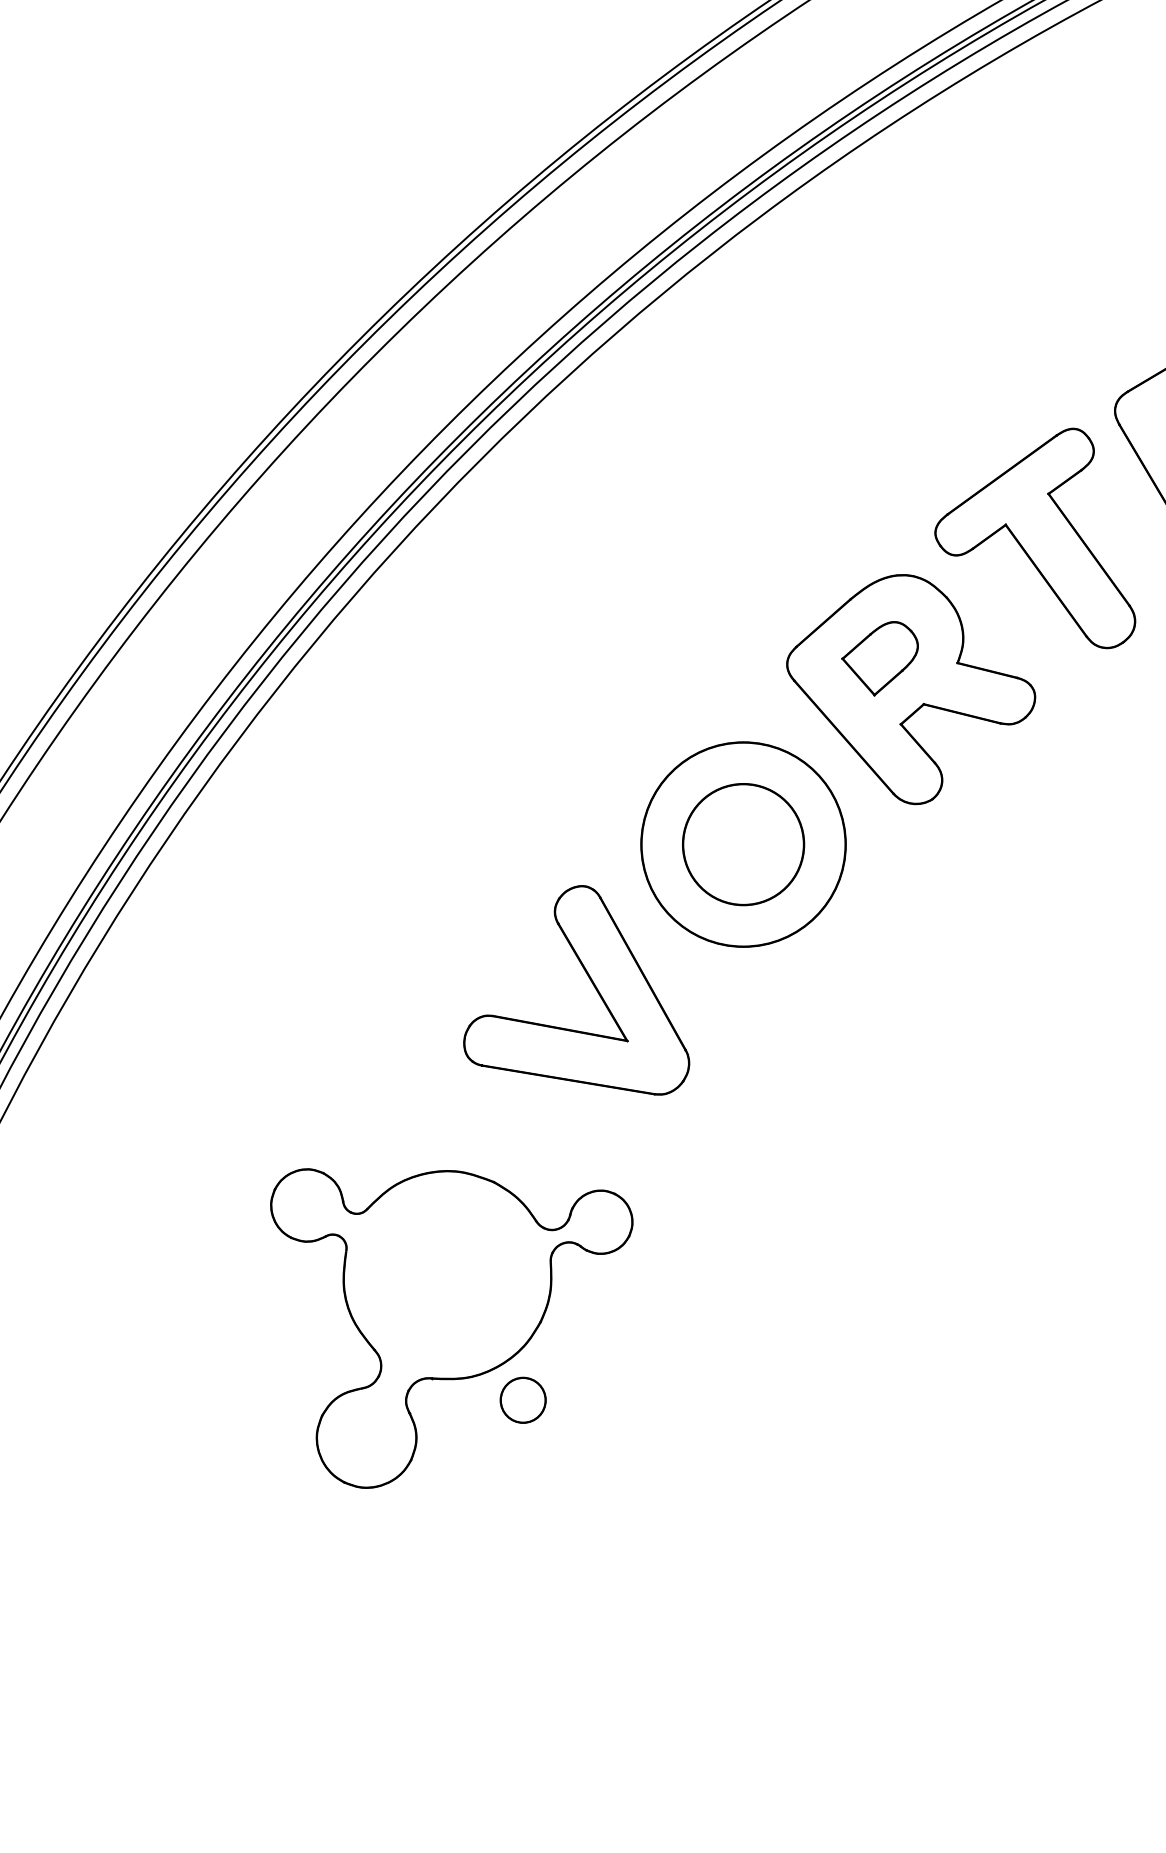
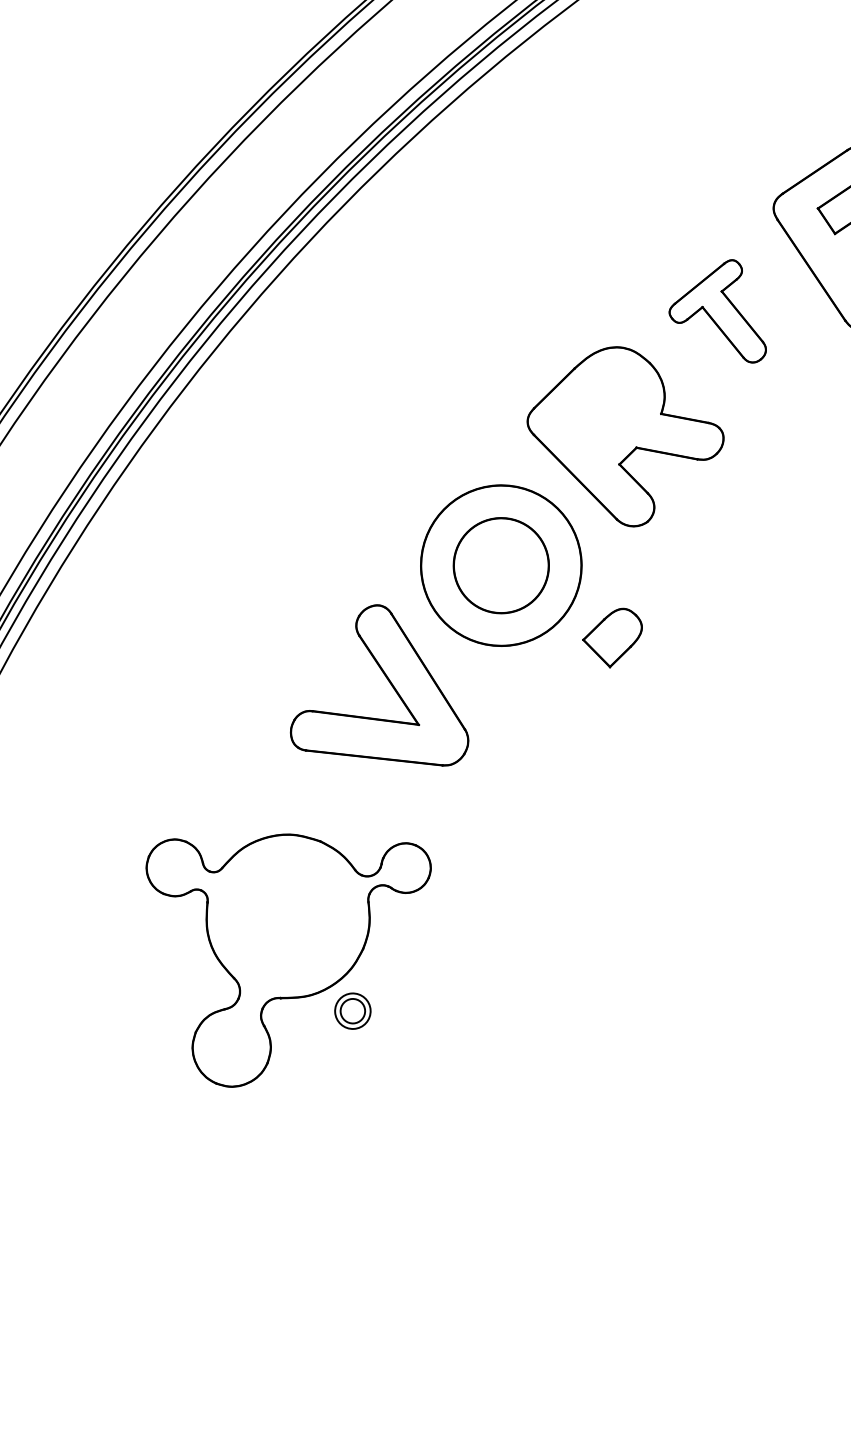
part: (1035, 538) -> (716, 312), size x0.6
part: (879, 658) -> (612, 638), moved
circle: (522, 1400) -> (352, 1011), size x0.7

